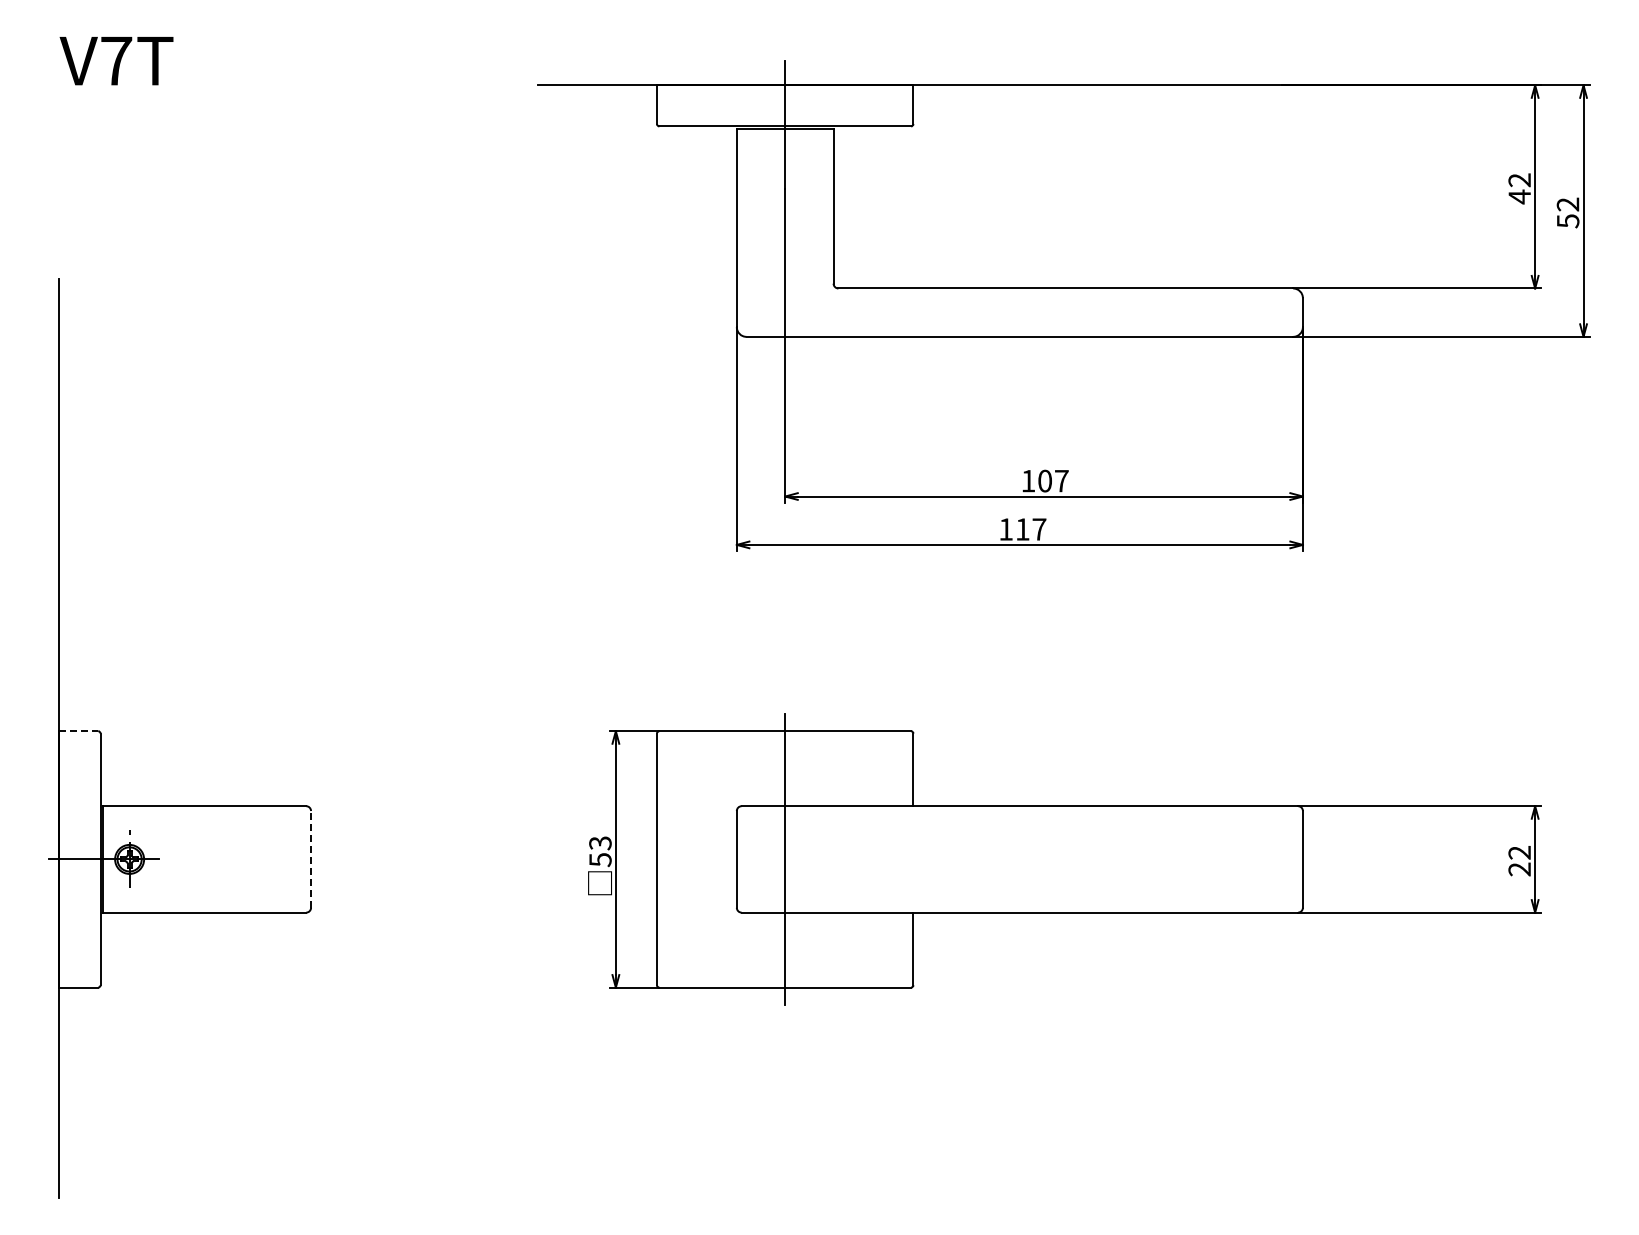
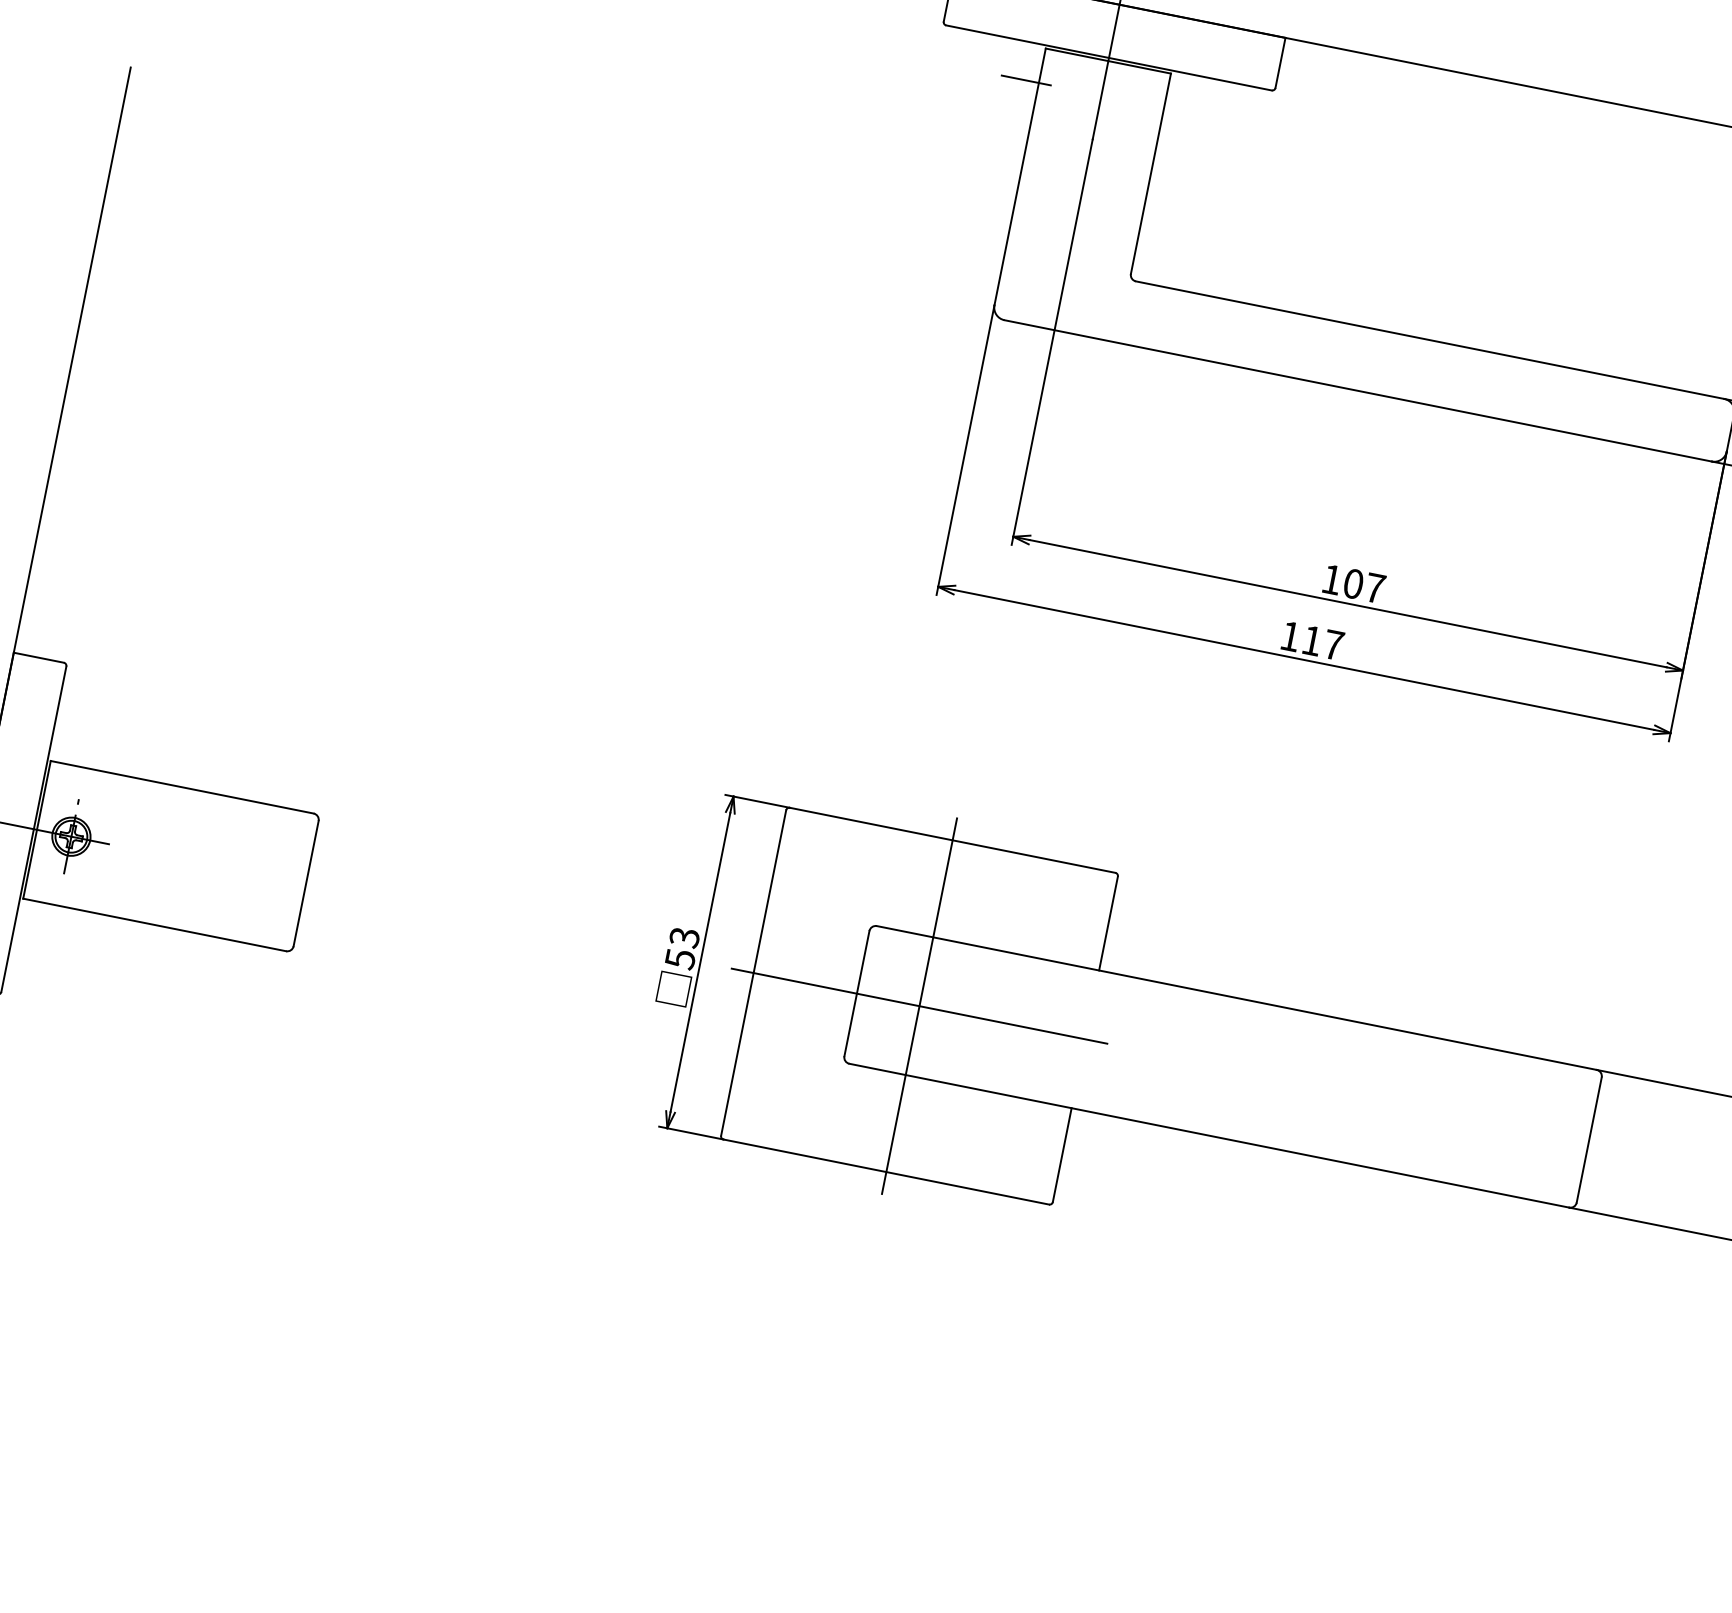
line: (726, 155) -> (1025, 80), added
line: (79, 731) -> (39, 658), dashed -> solid
line: (311, 858) -> (306, 882), dashed -> solid
line: (785, 859) -> (919, 1006), added

